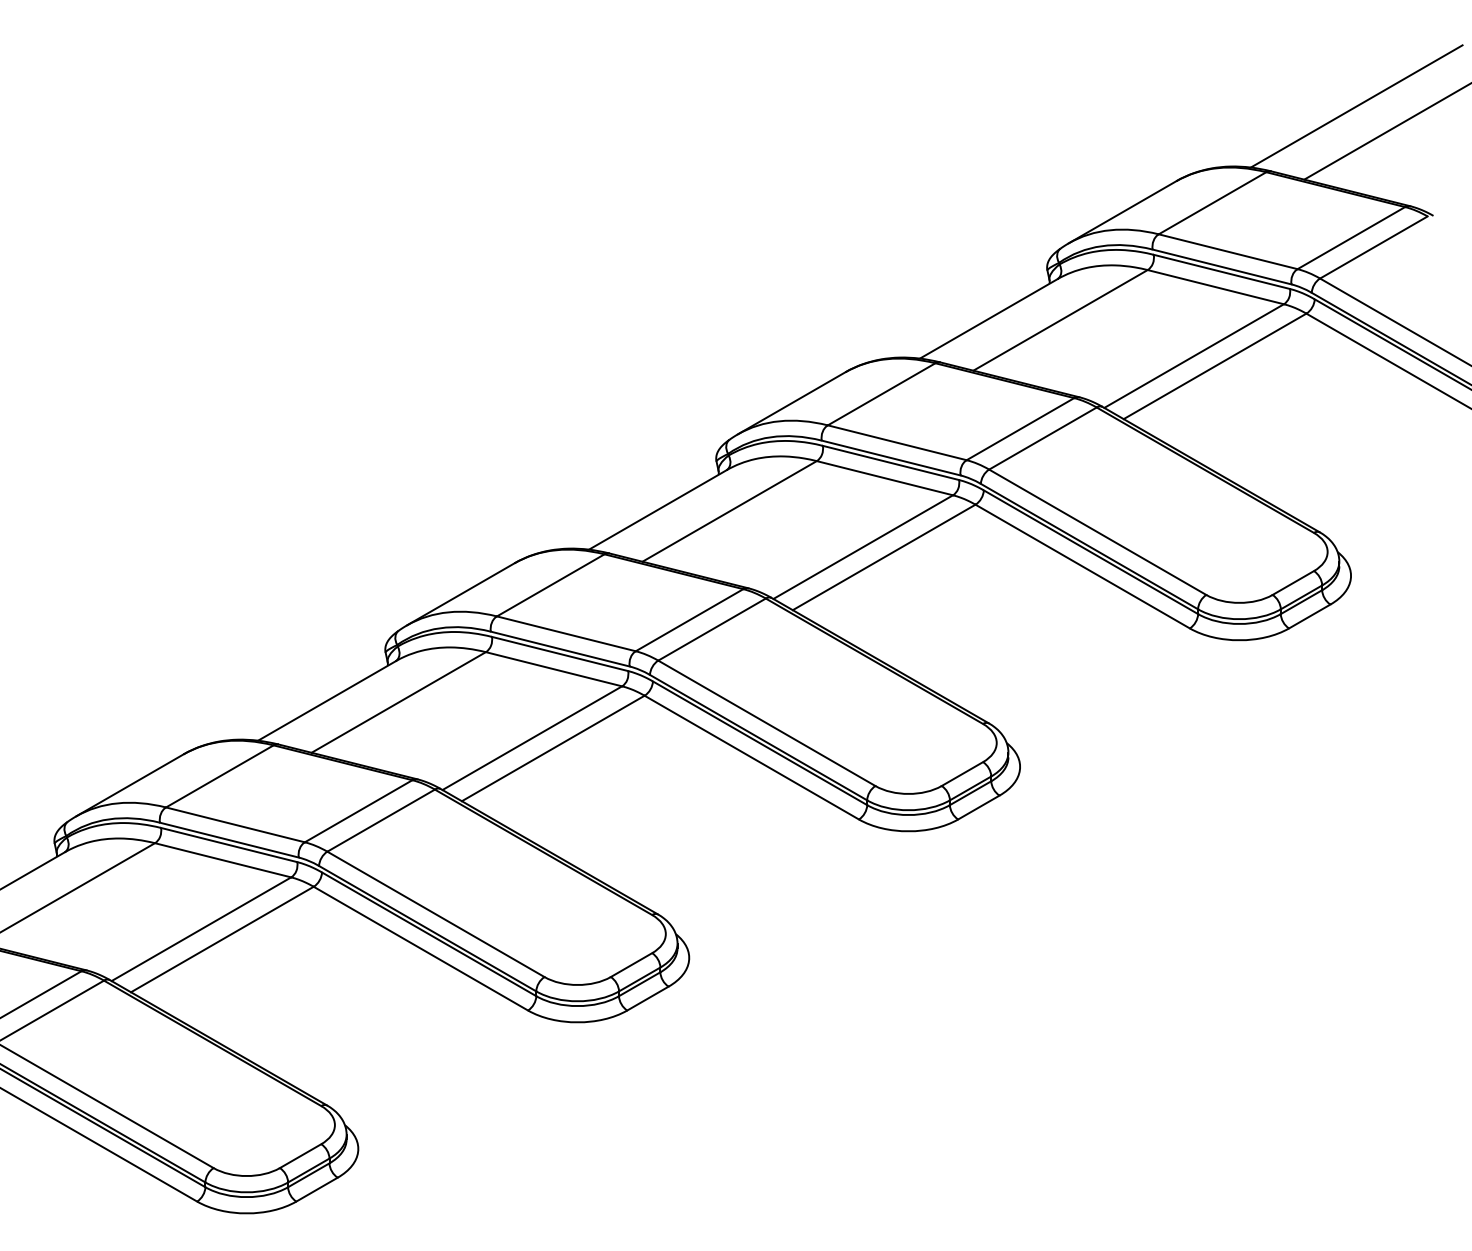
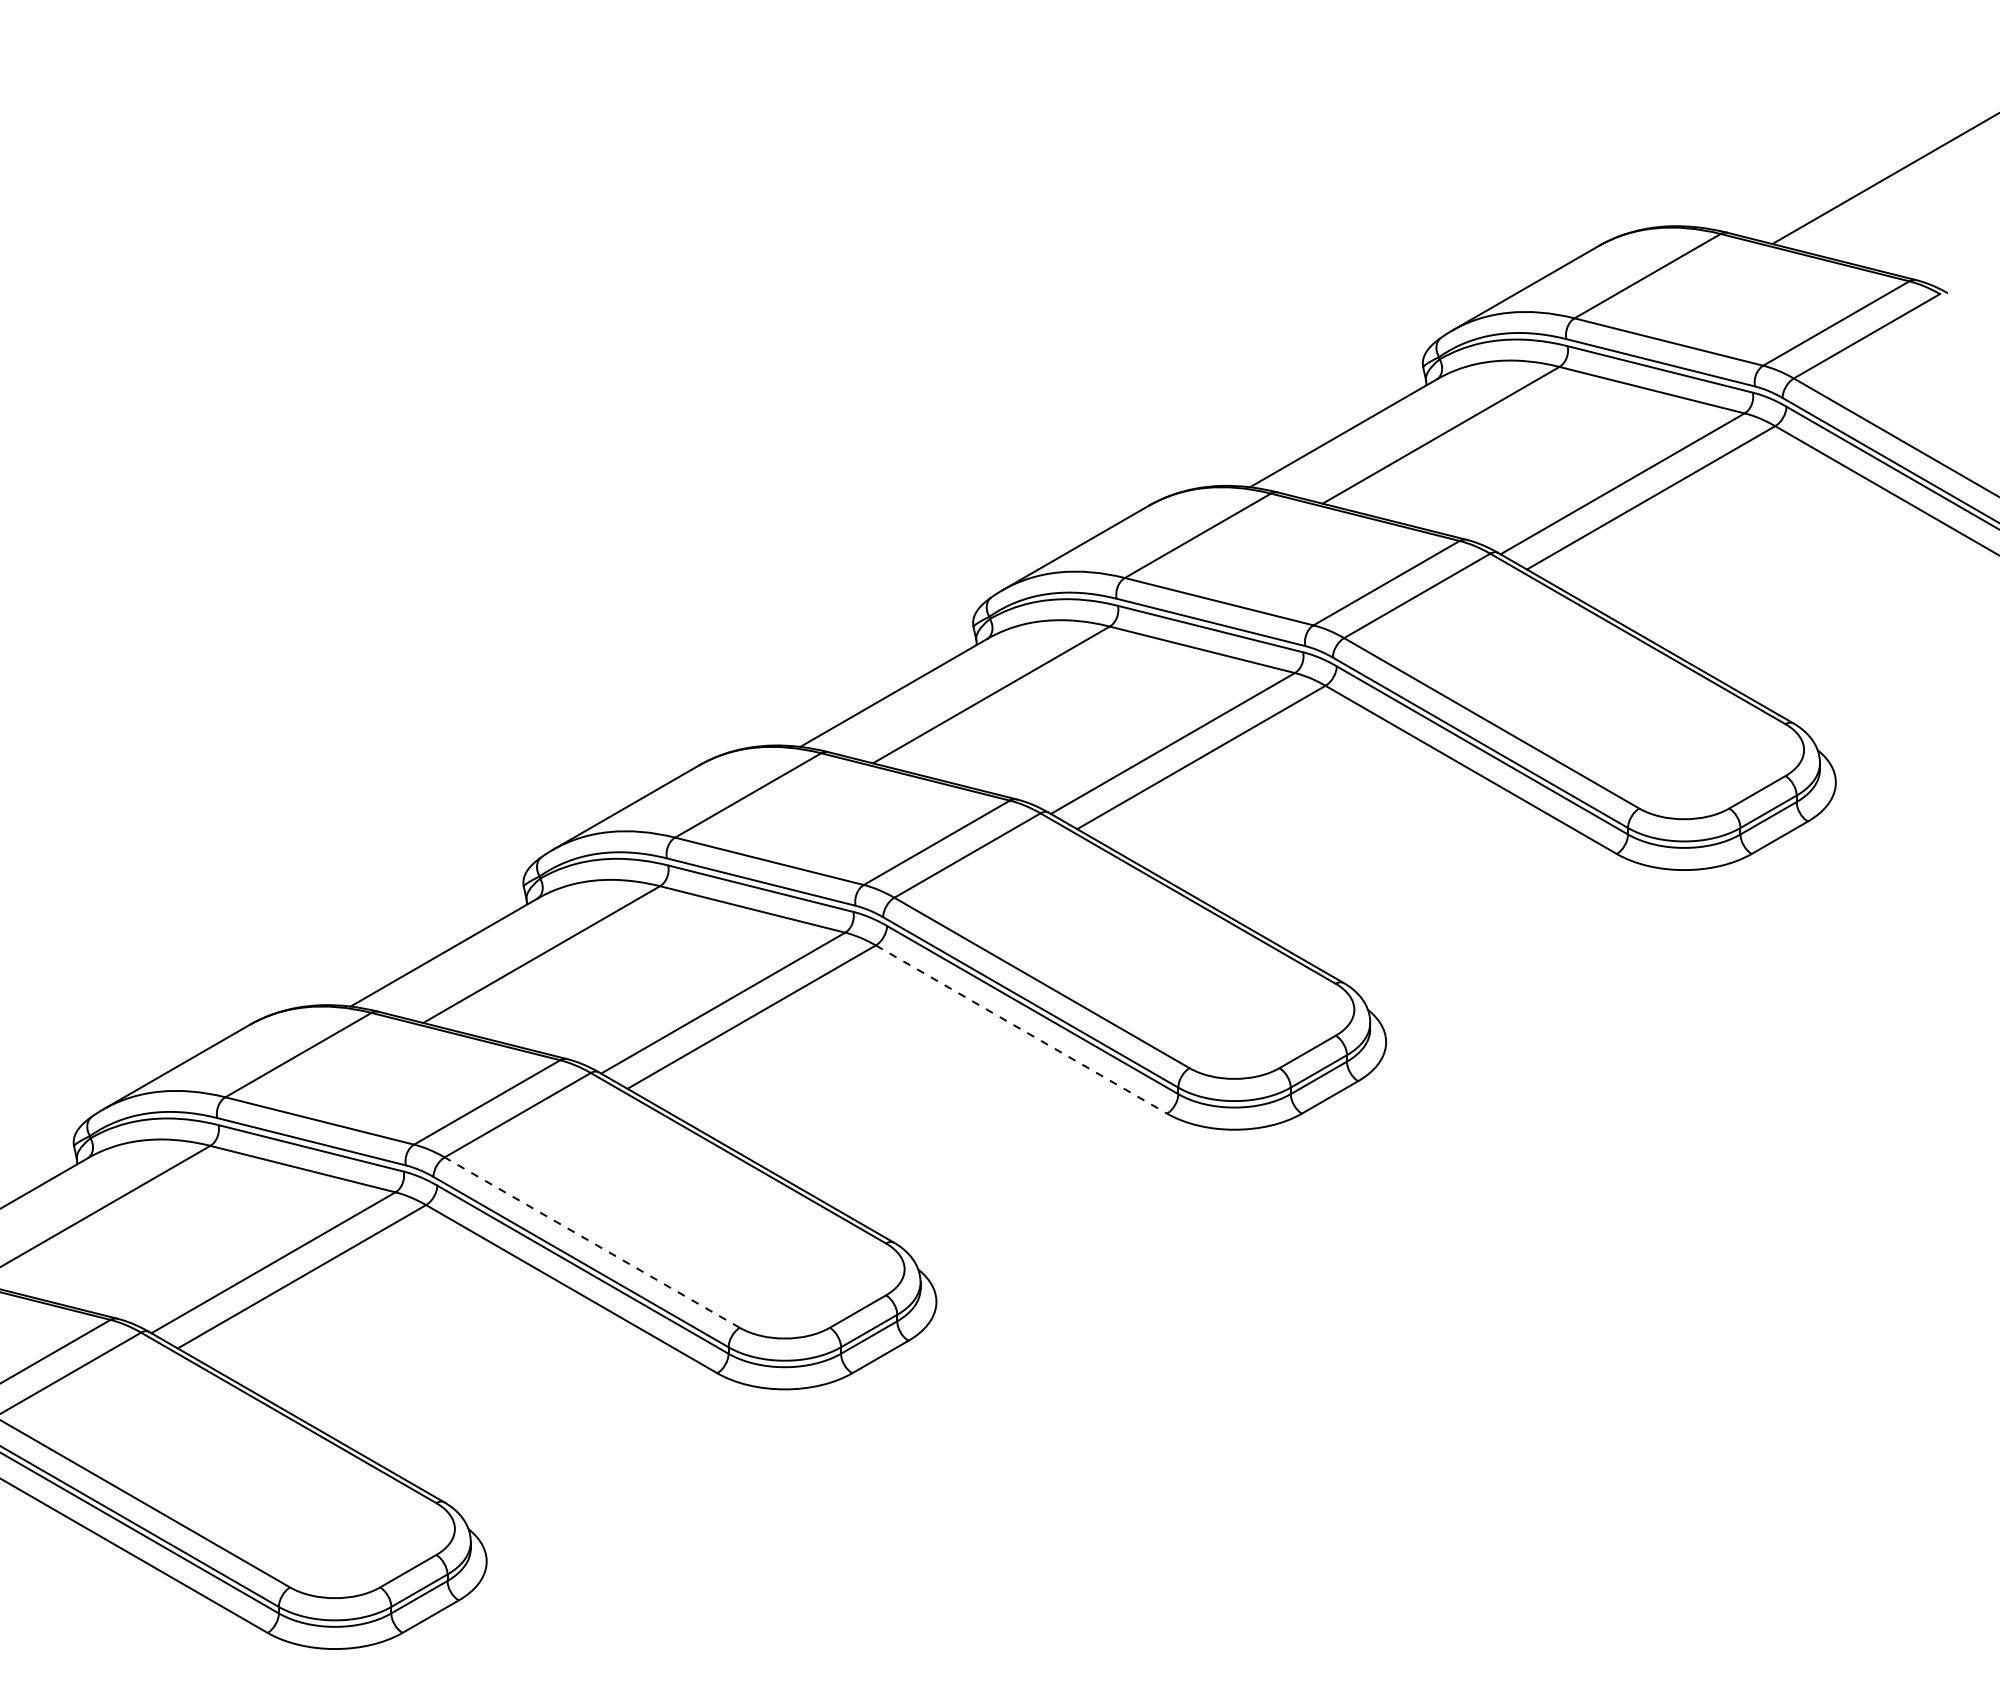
line: (1356, 106) -> (1843, 144), removed
line: (751, 757) -> (1021, 1029), solid -> dashed
line: (435, 914) -> (591, 1242), solid -> dashed

